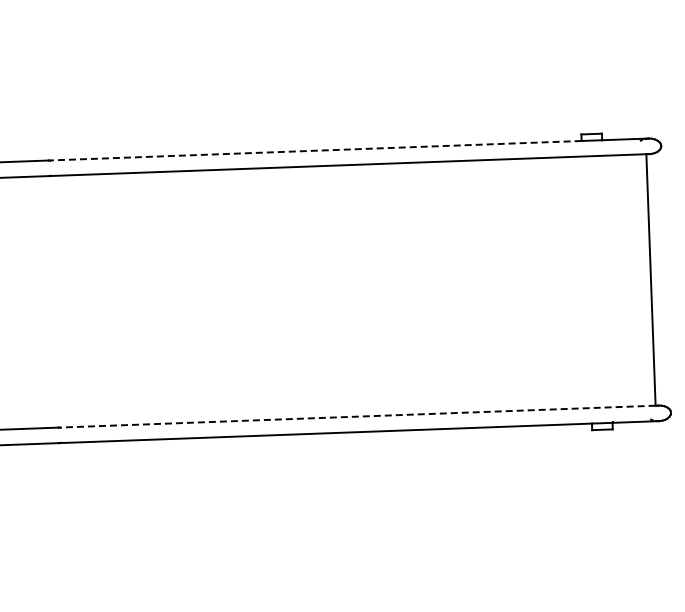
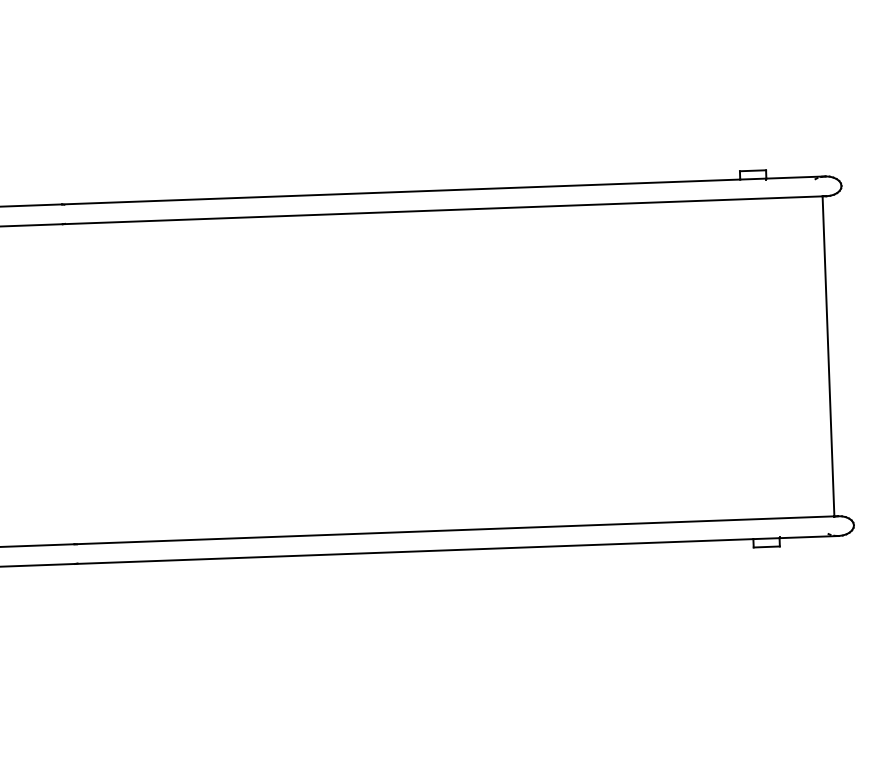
line: (315, 150) -> (401, 191), dashed -> solid
line: (356, 416) -> (453, 530), dashed -> solid

